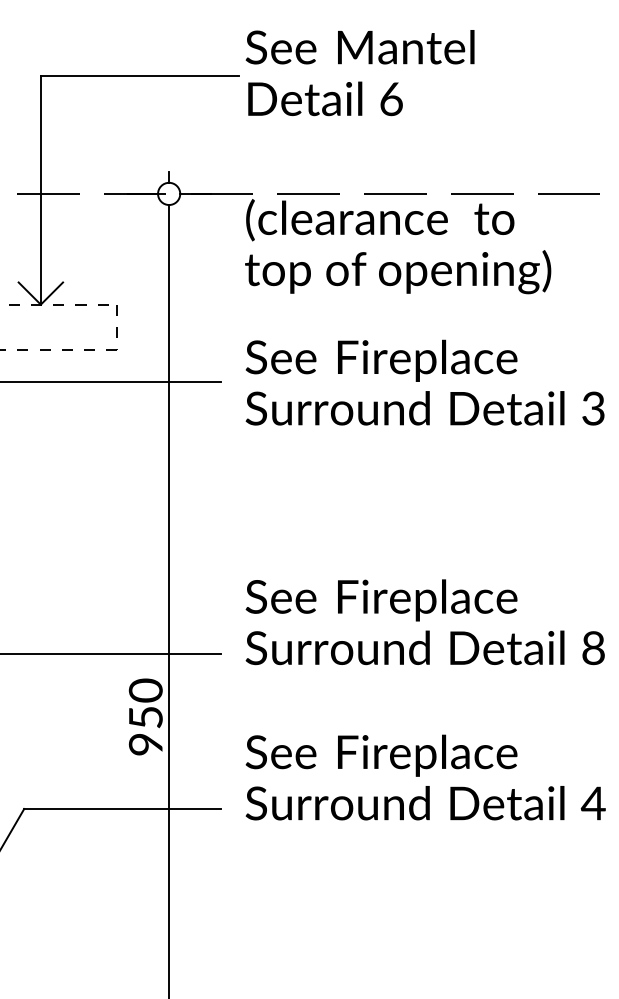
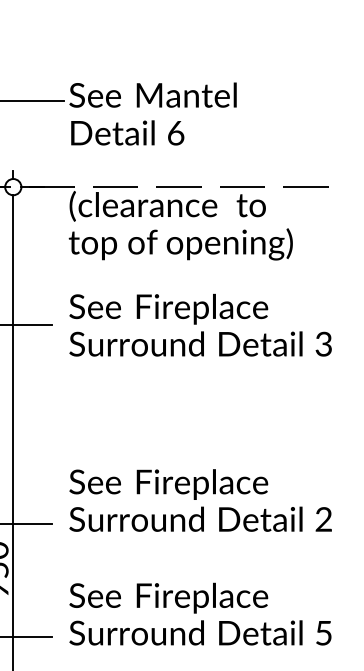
text: (359, 73) -> (152, 114), moved
text: (593, 648) -> (323, 519), 8 -> 2
text: (592, 803) -> (323, 633), 4 -> 5

